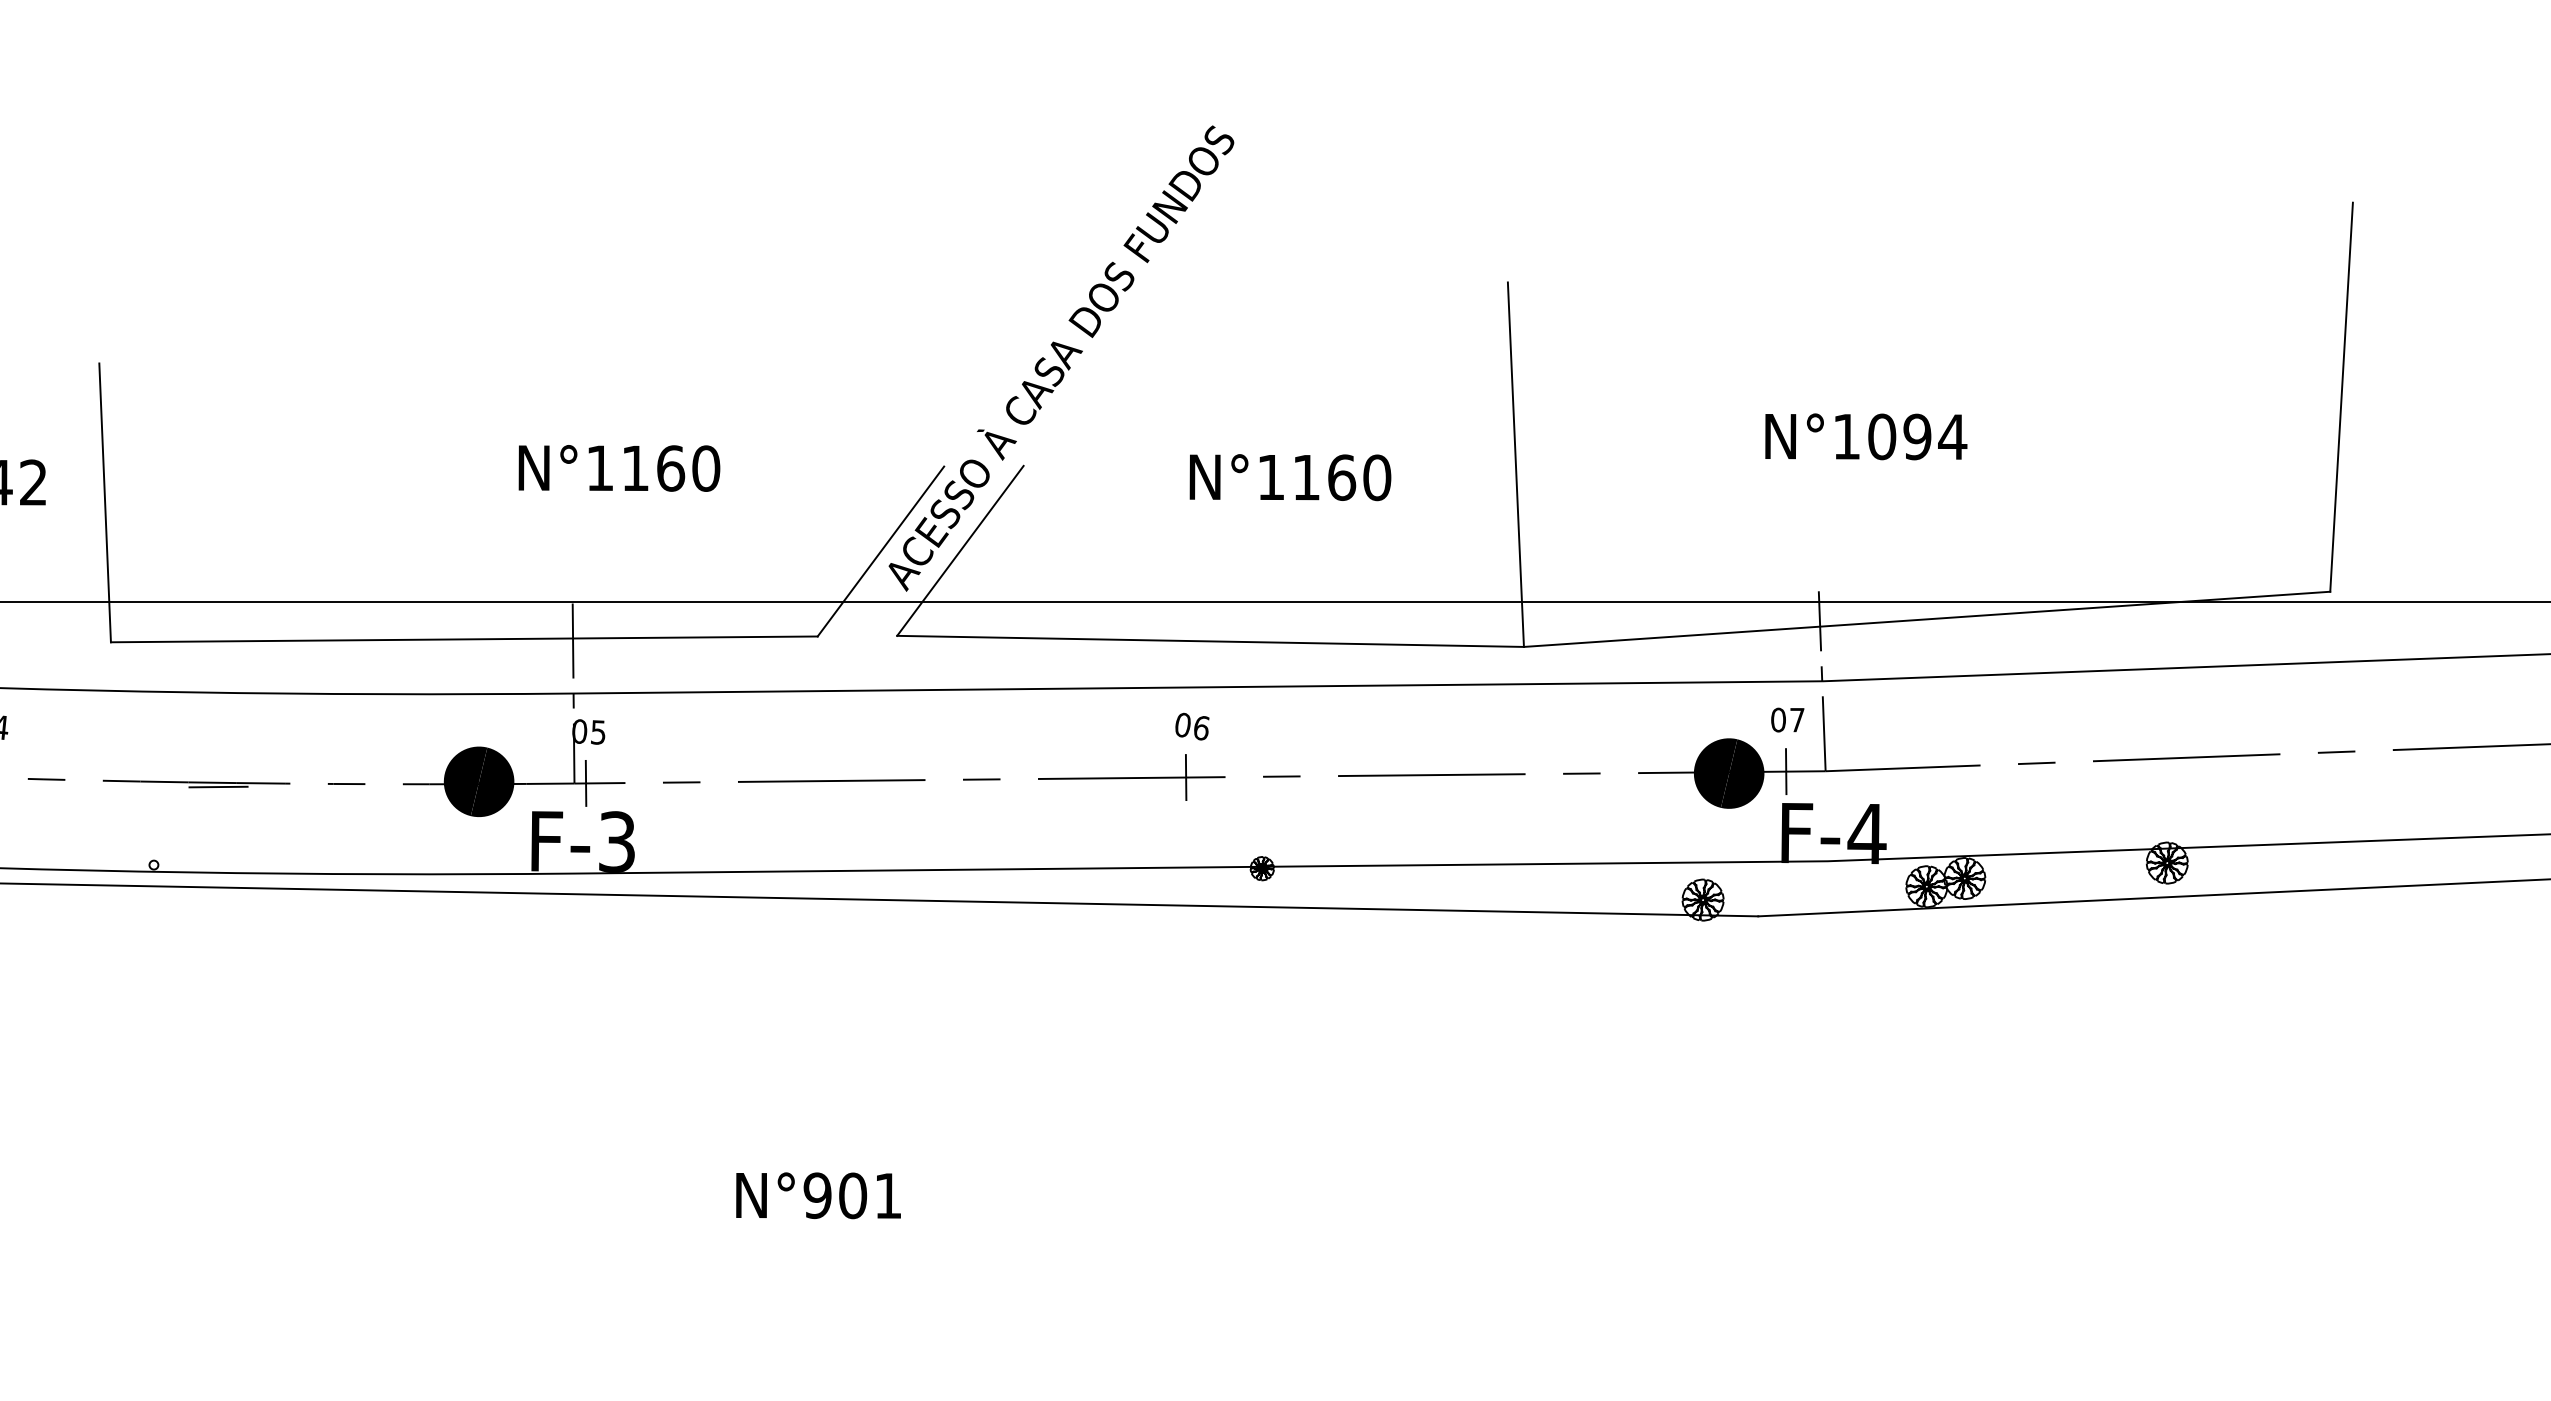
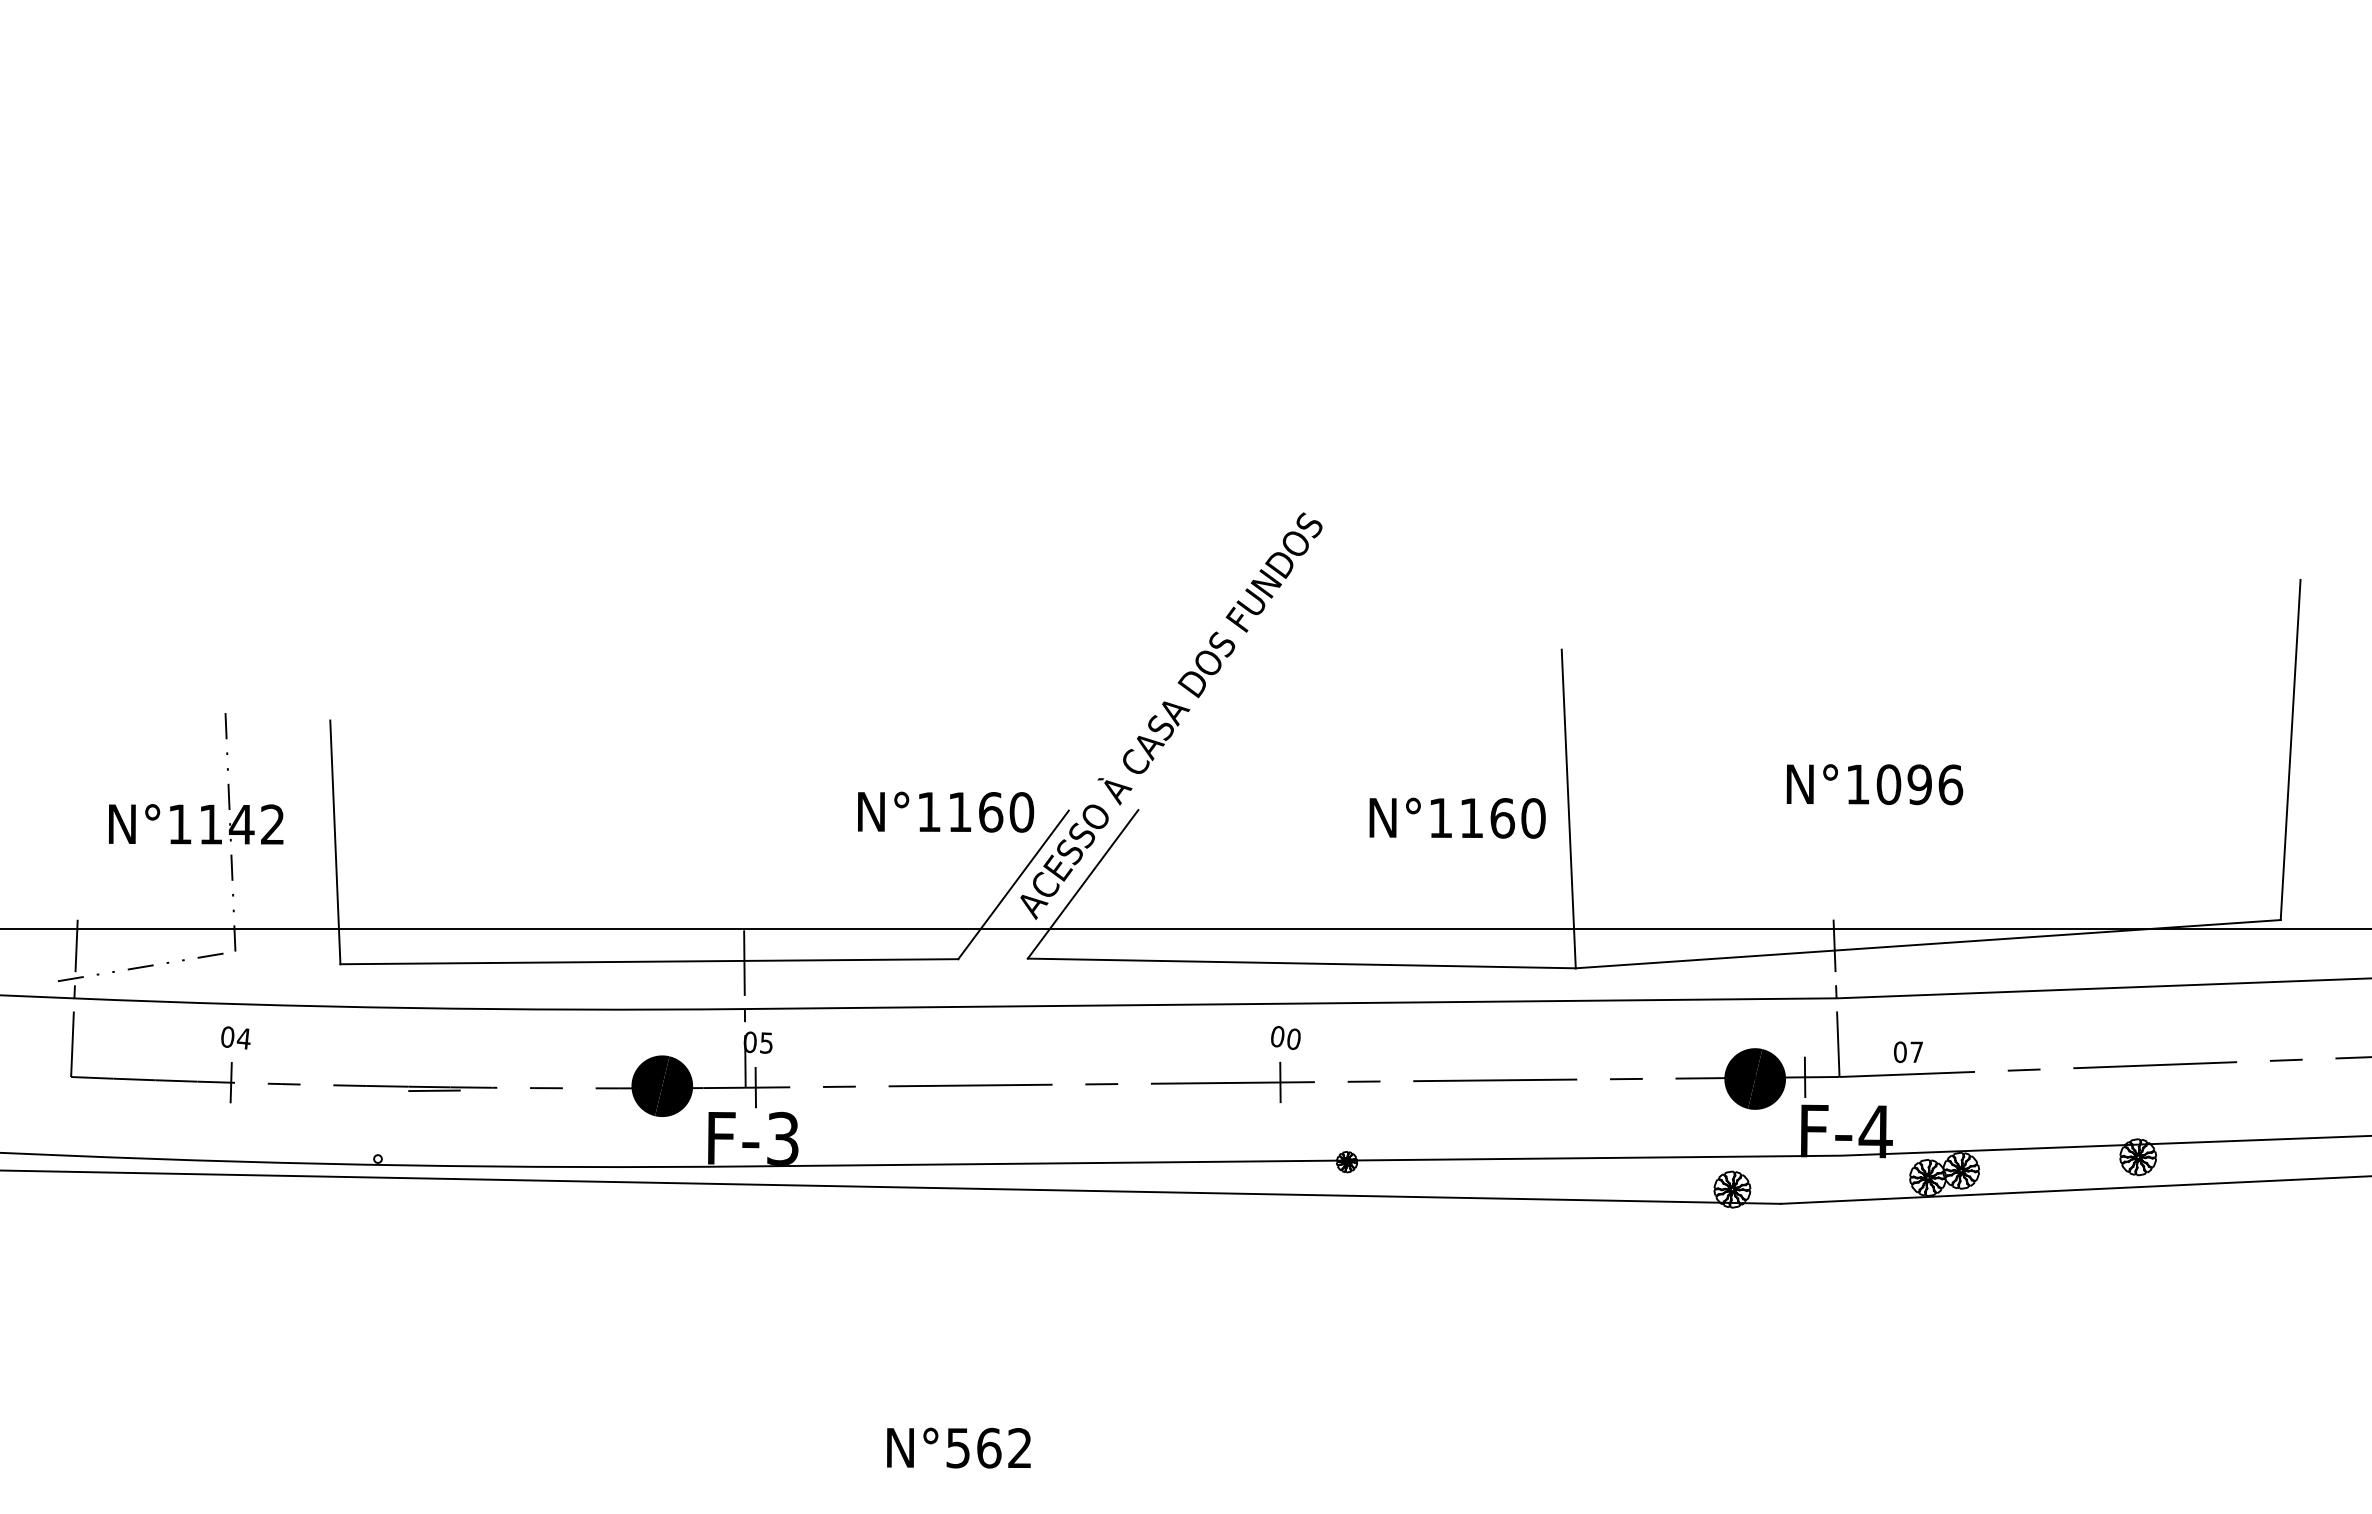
text: (1952, 436) -> (1950, 784), N°1094 -> N°1096
text: (620, 467) -> (946, 811), moved
text: (1290, 476) -> (1457, 817), moved
text: (1787, 720) -> (1908, 1052), moved
text: (1201, 727) -> (1293, 1038), 06 -> 00
text: (852, 1195) -> (988, 1447), N°901 -> N°562

